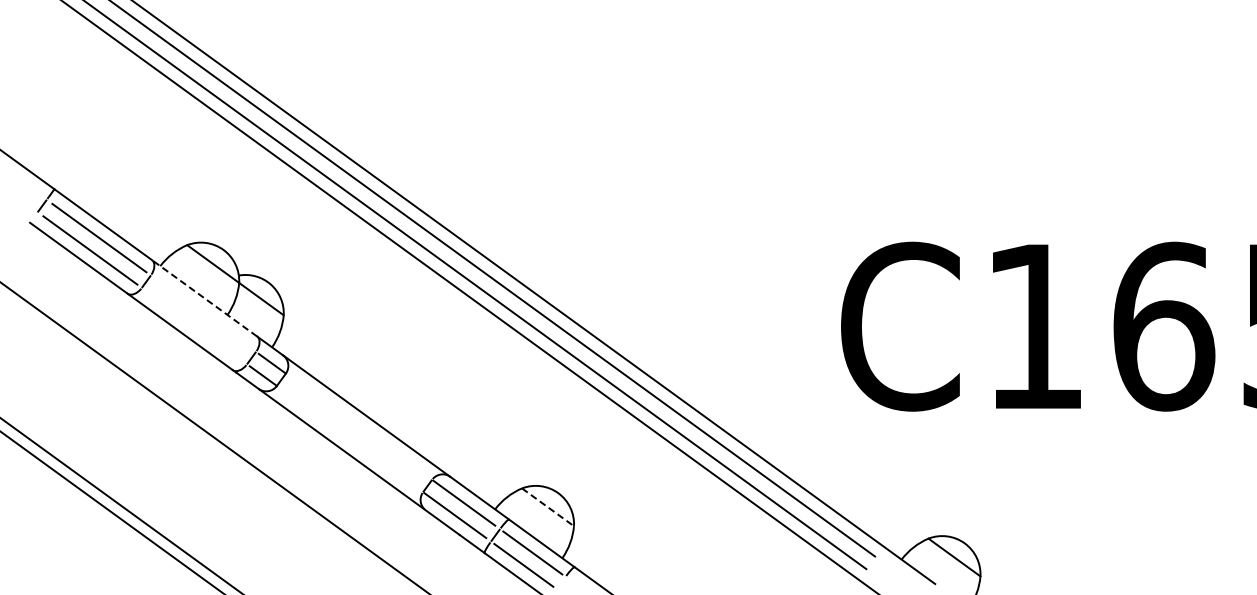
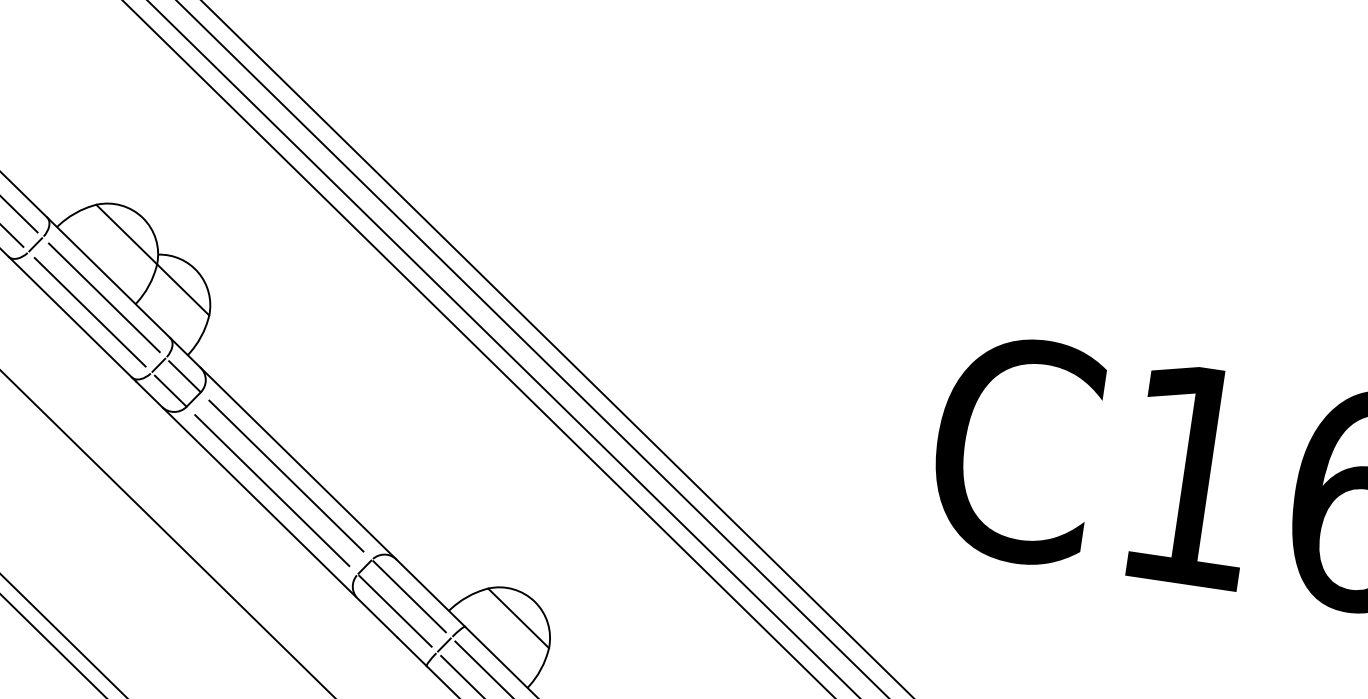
line: (204, 297) -> (108, 276), dashed -> solid
line: (203, 313) -> (104, 297), added
line: (194, 325) -> (90, 311), added
line: (358, 426) -> (285, 475), added
line: (349, 438) -> (271, 489), added
line: (548, 507) -> (519, 618), dashed -> solid

